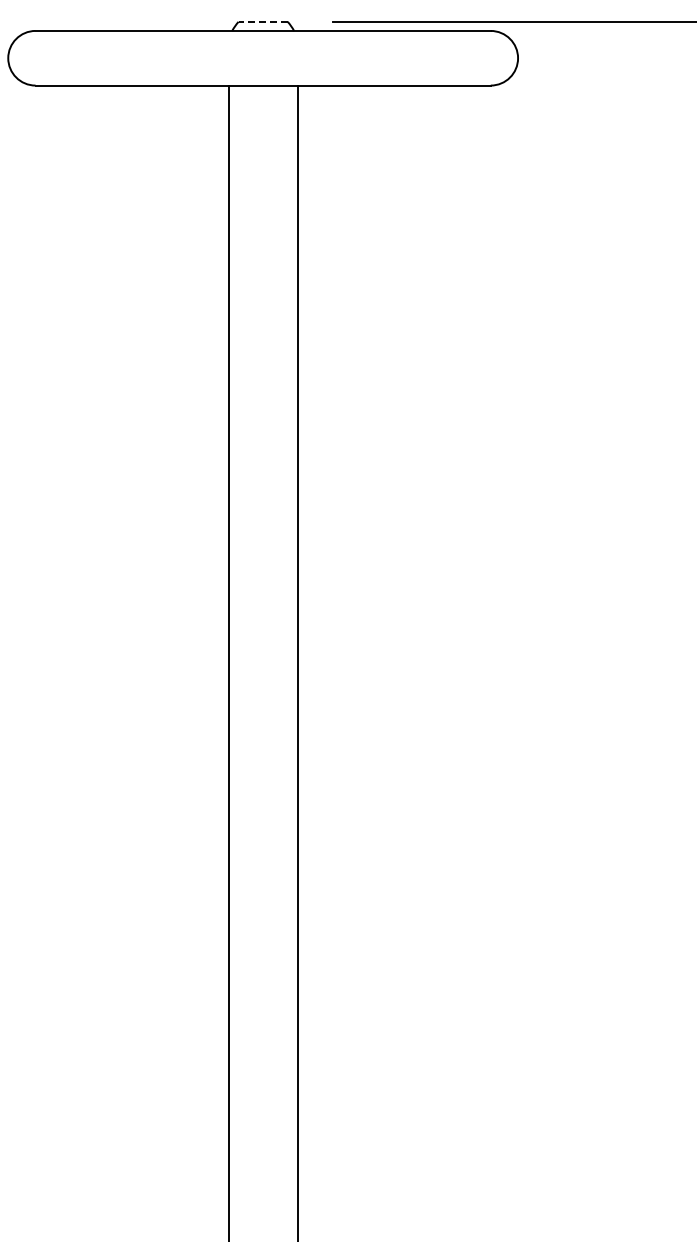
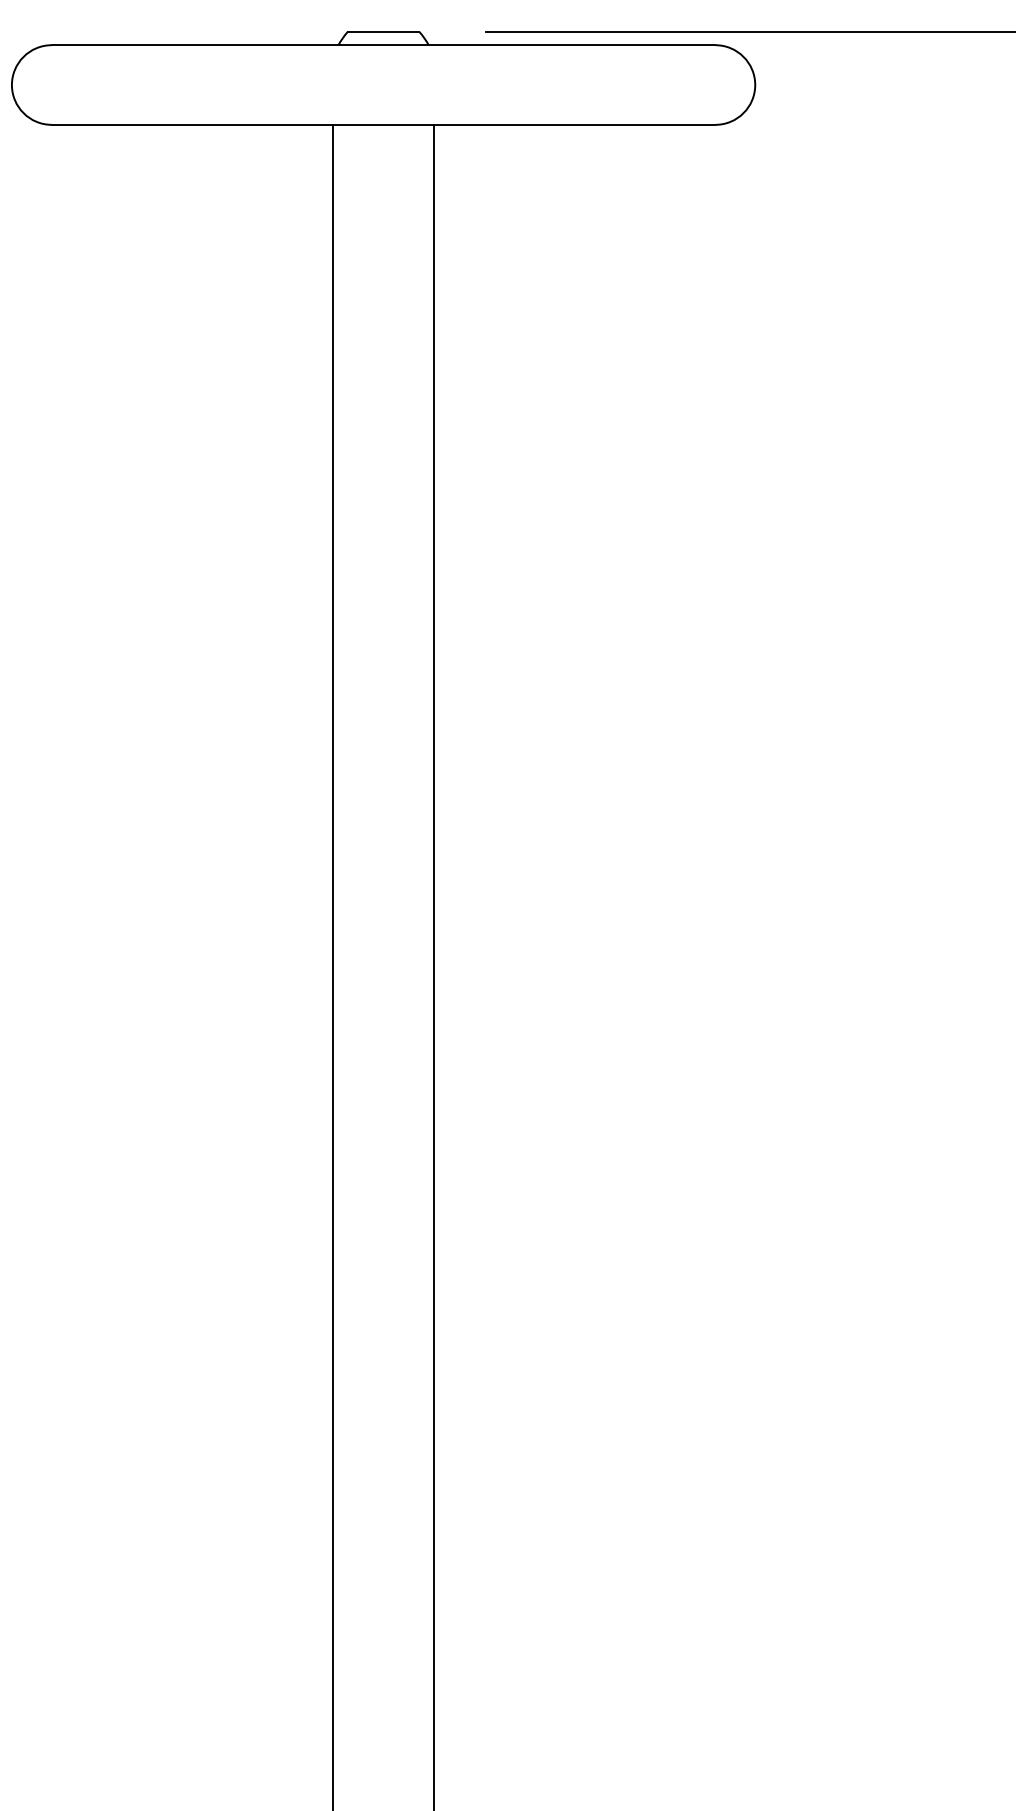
line: (263, 21) -> (384, 31), dashed -> solid

